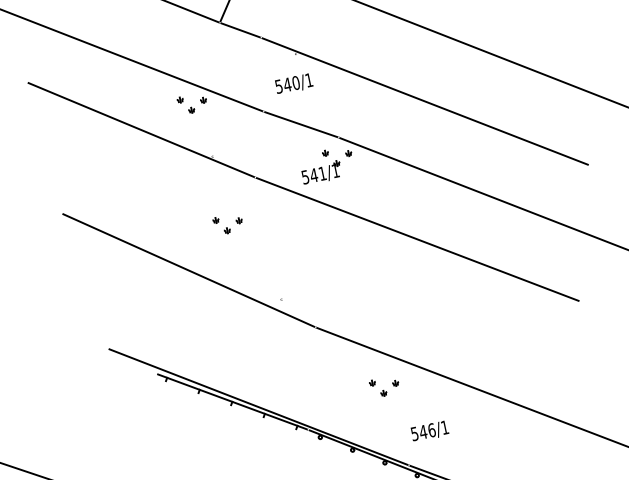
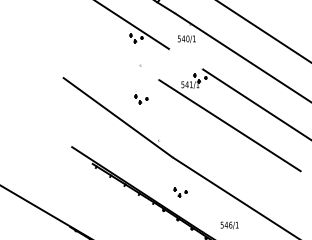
line: (299, 123) -> (185, 58), removed
line: (141, 129) -> (109, 45), removed
part: (384, 386) -> (180, 192), moved
text: (429, 431) -> (229, 225), moved

